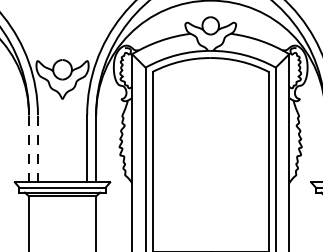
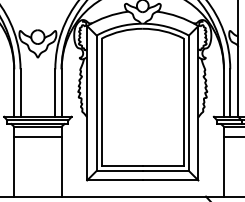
line: (29, 149) -> (14, 93), dashed -> solid
line: (37, 149) -> (20, 93), dashed -> solid
line: (61, 211) -> (37, 137), added

